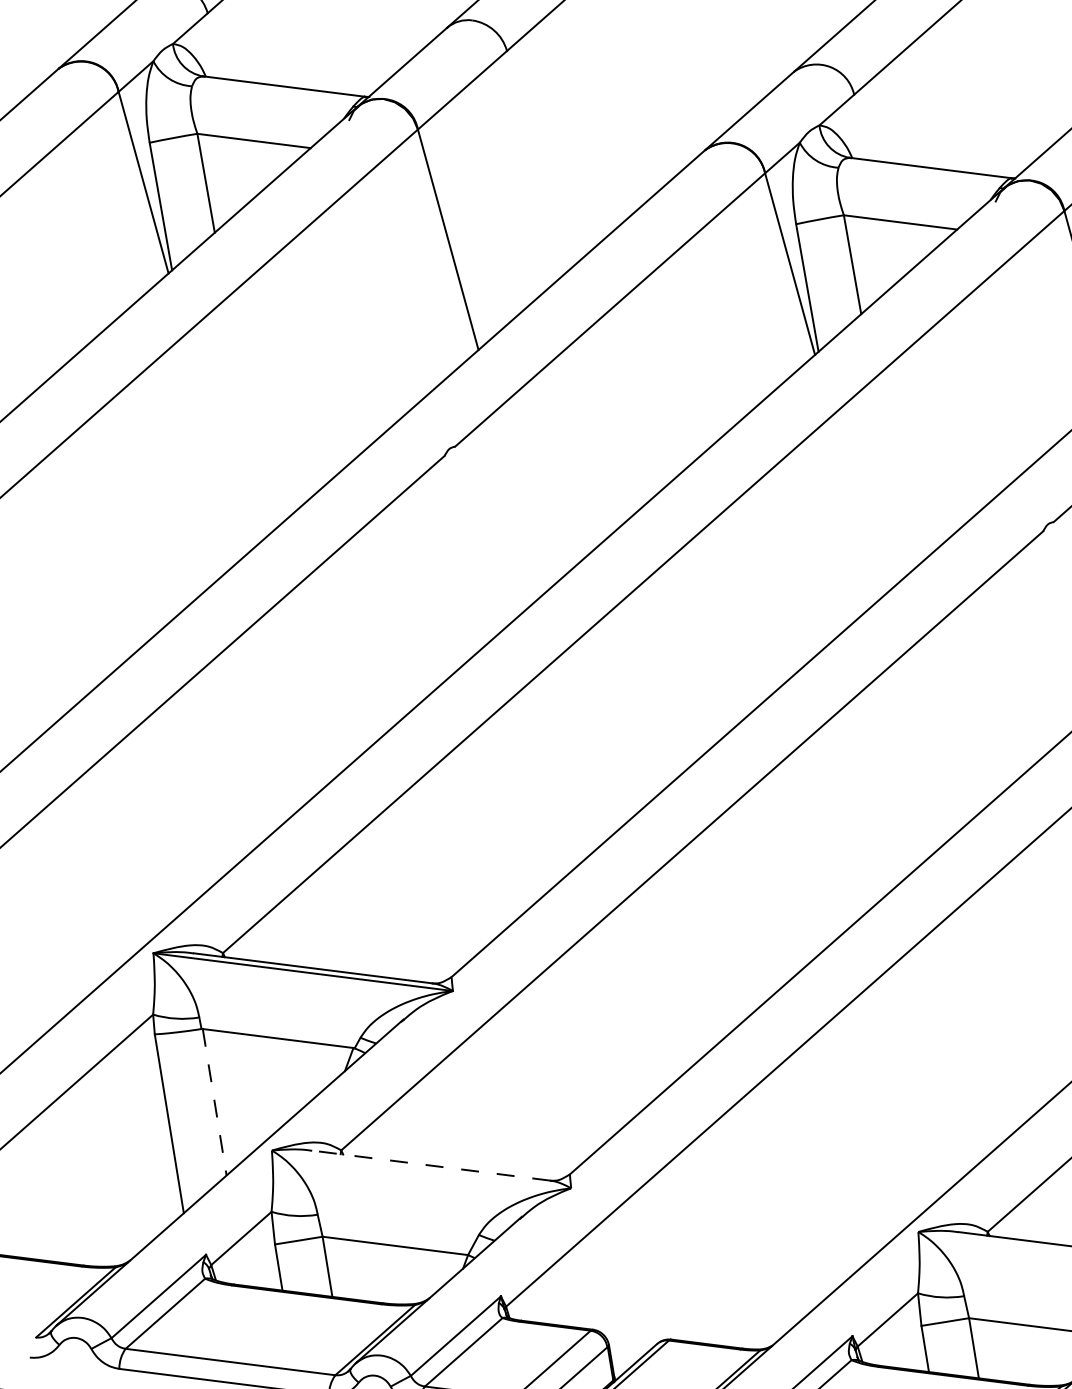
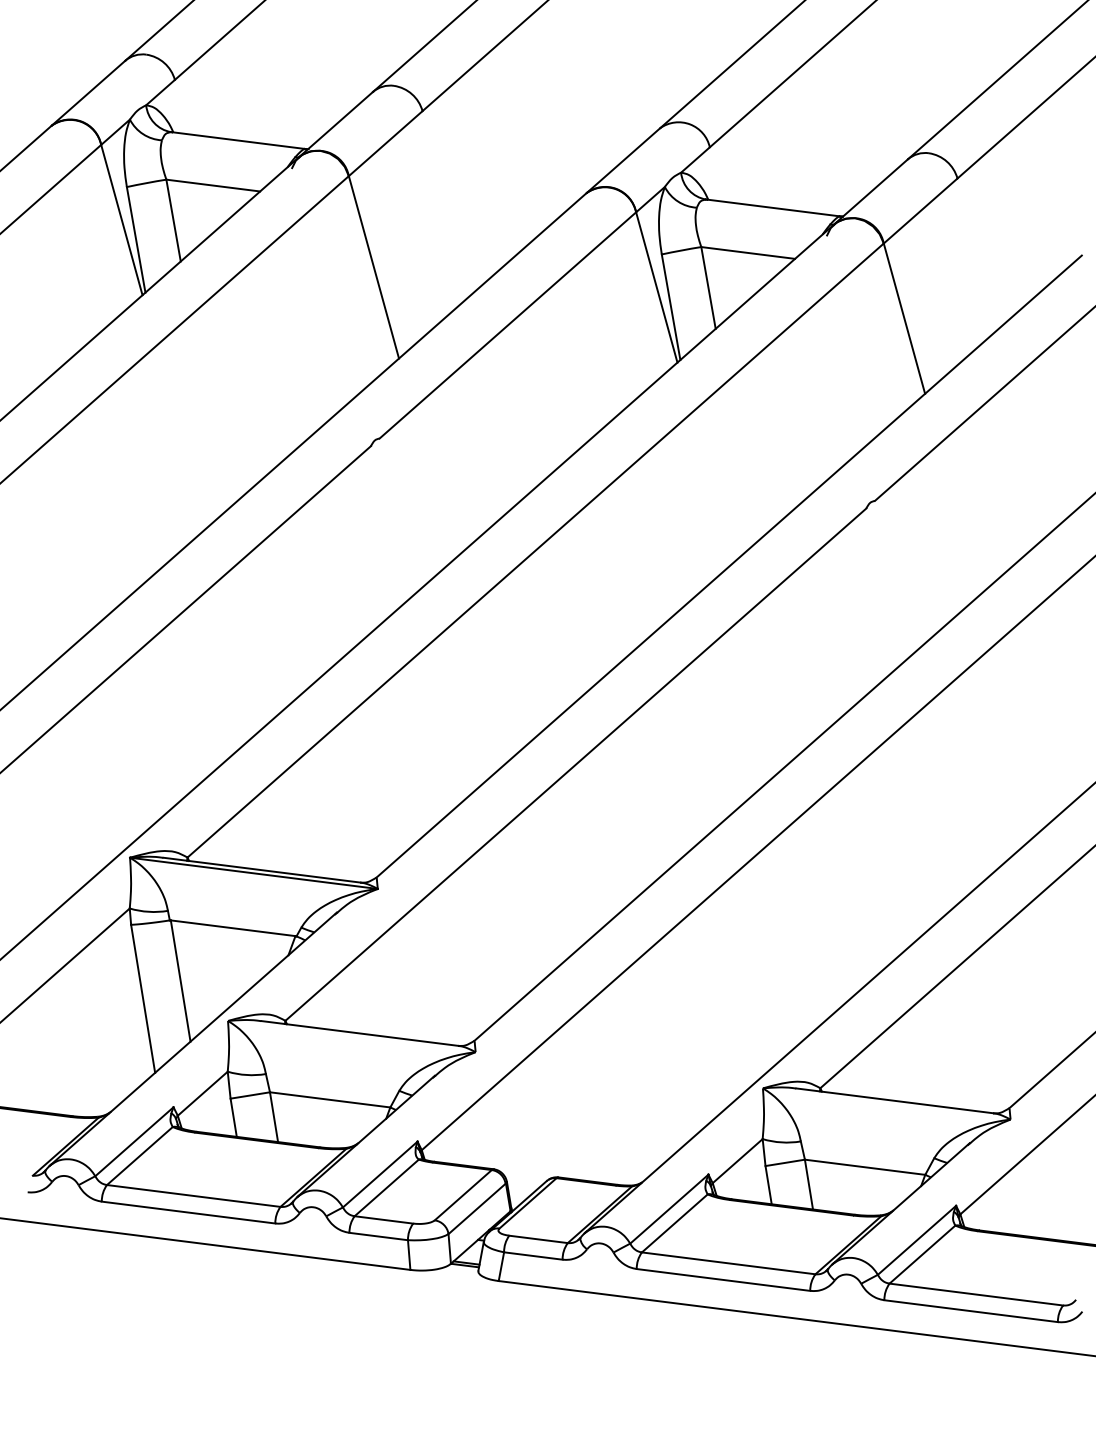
line: (214, 1102) -> (180, 981), dashed -> solid
line: (430, 1165) -> (359, 1033), dashed -> solid

